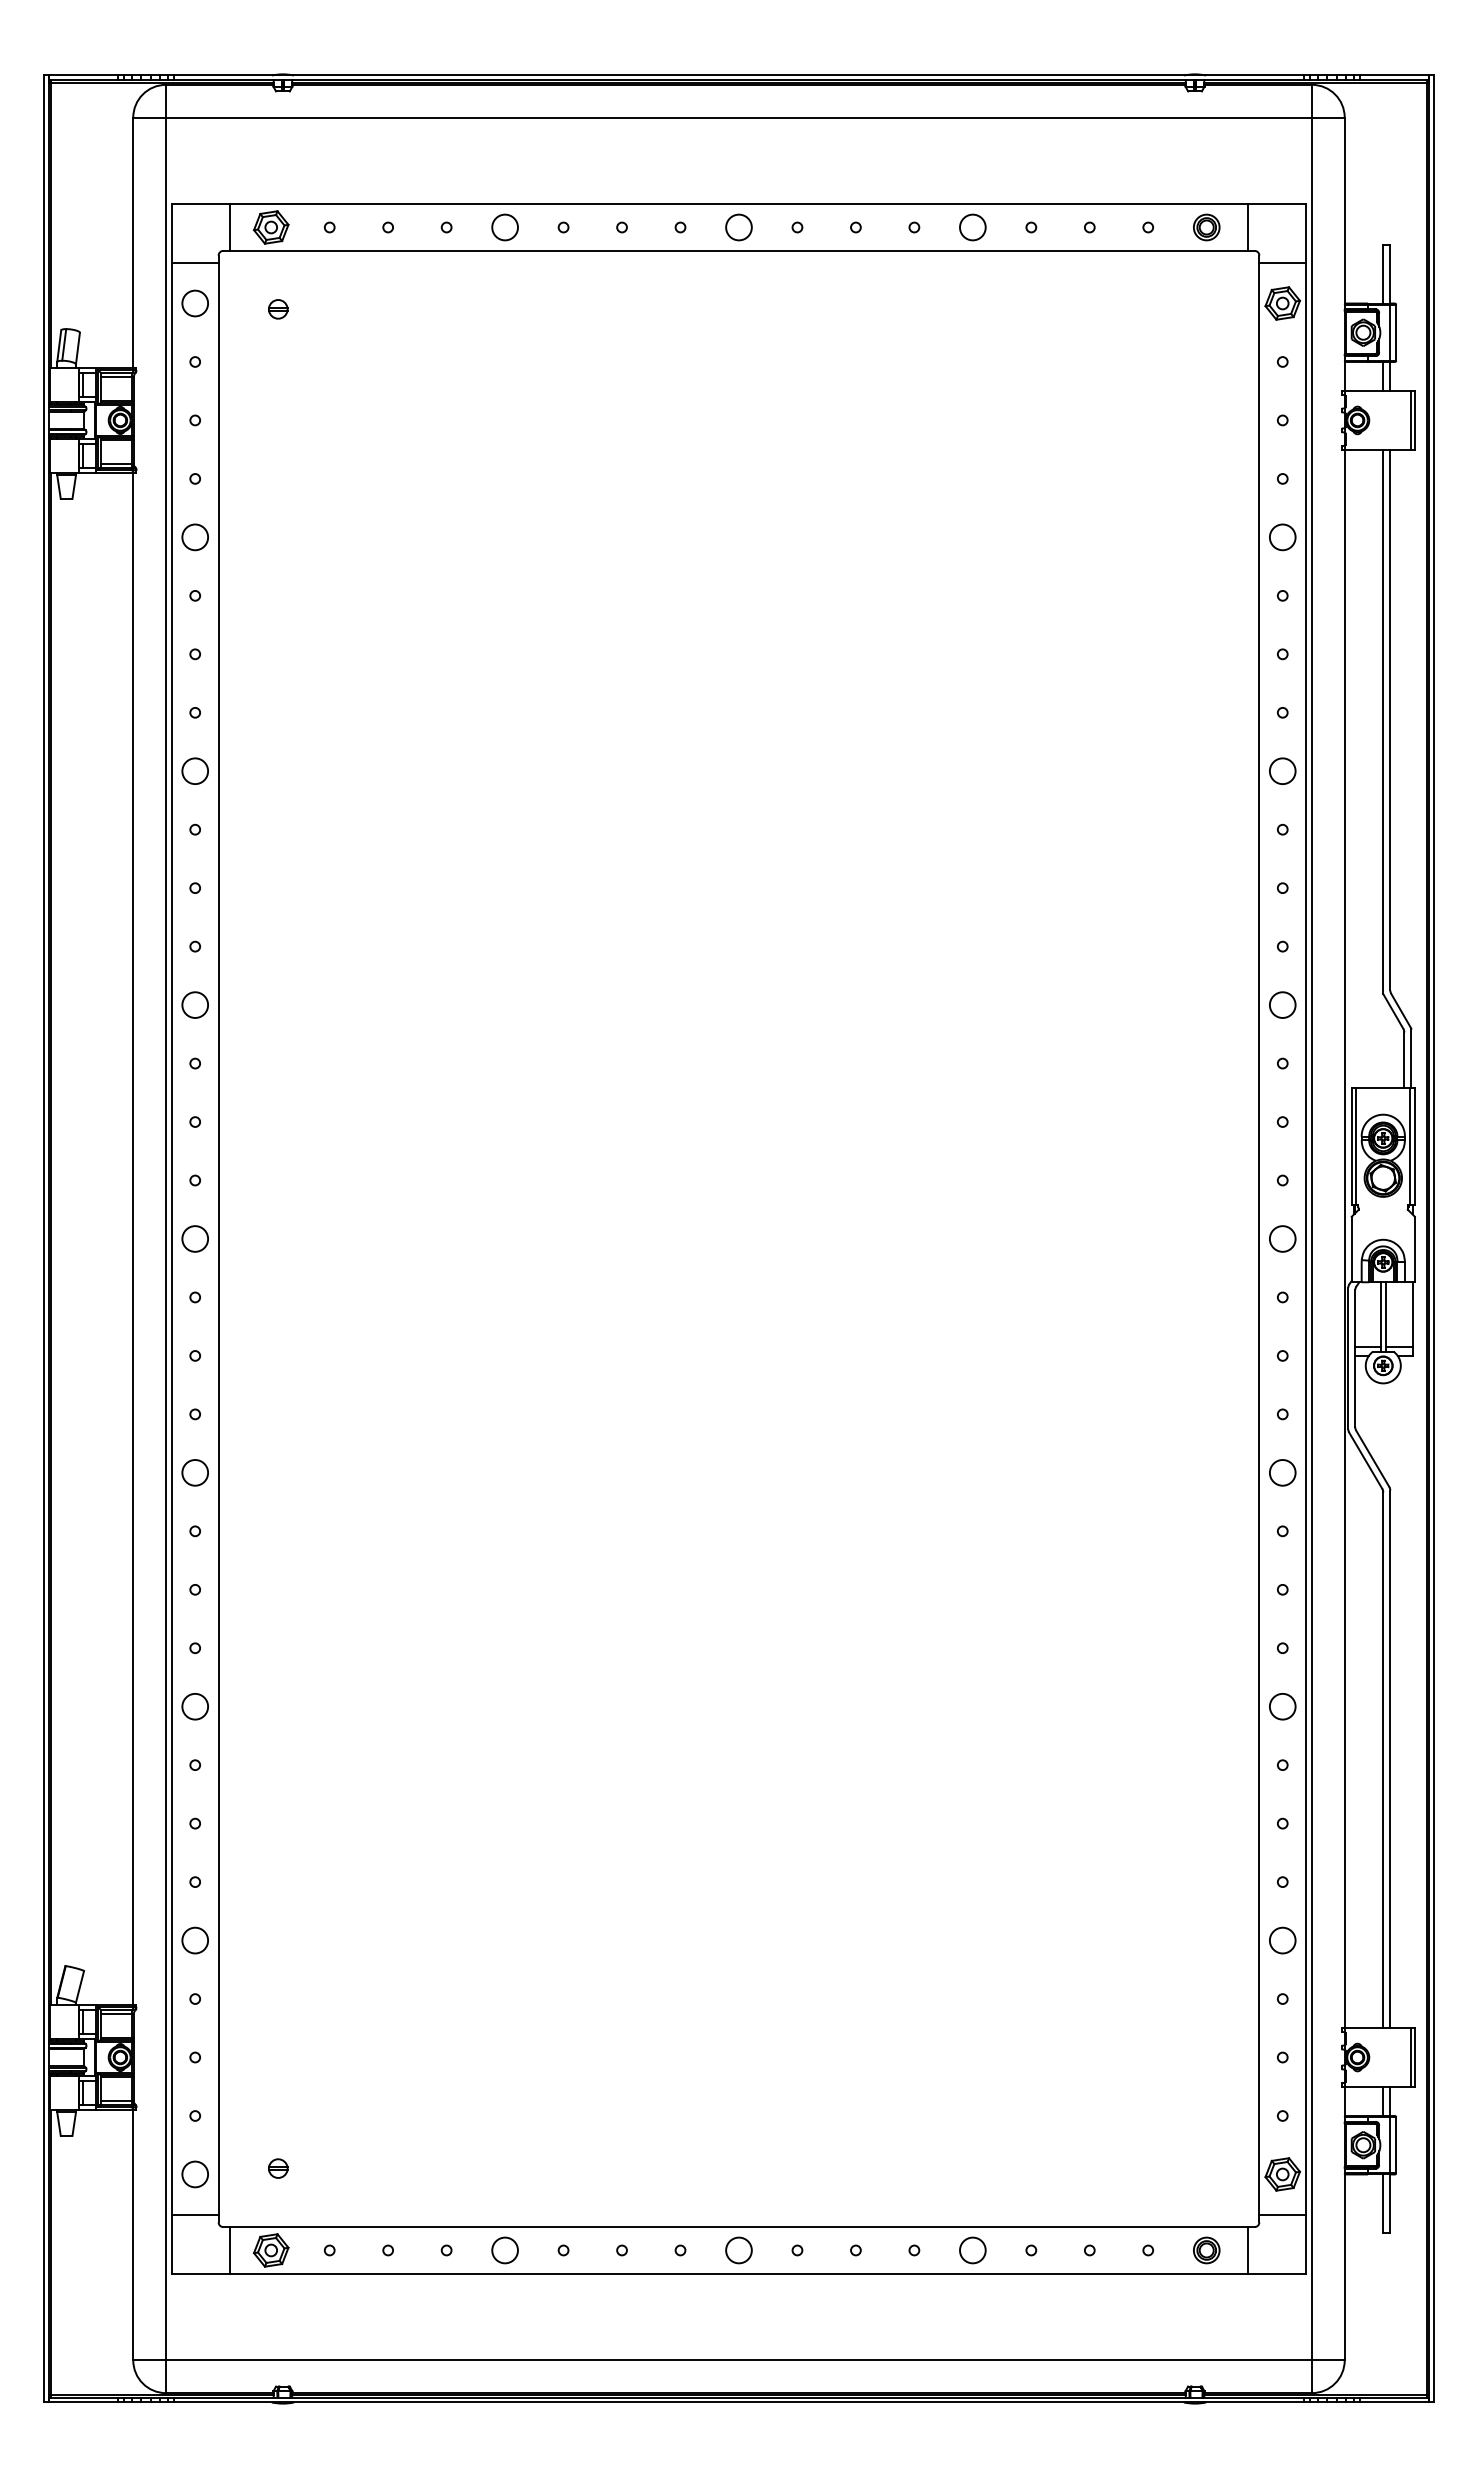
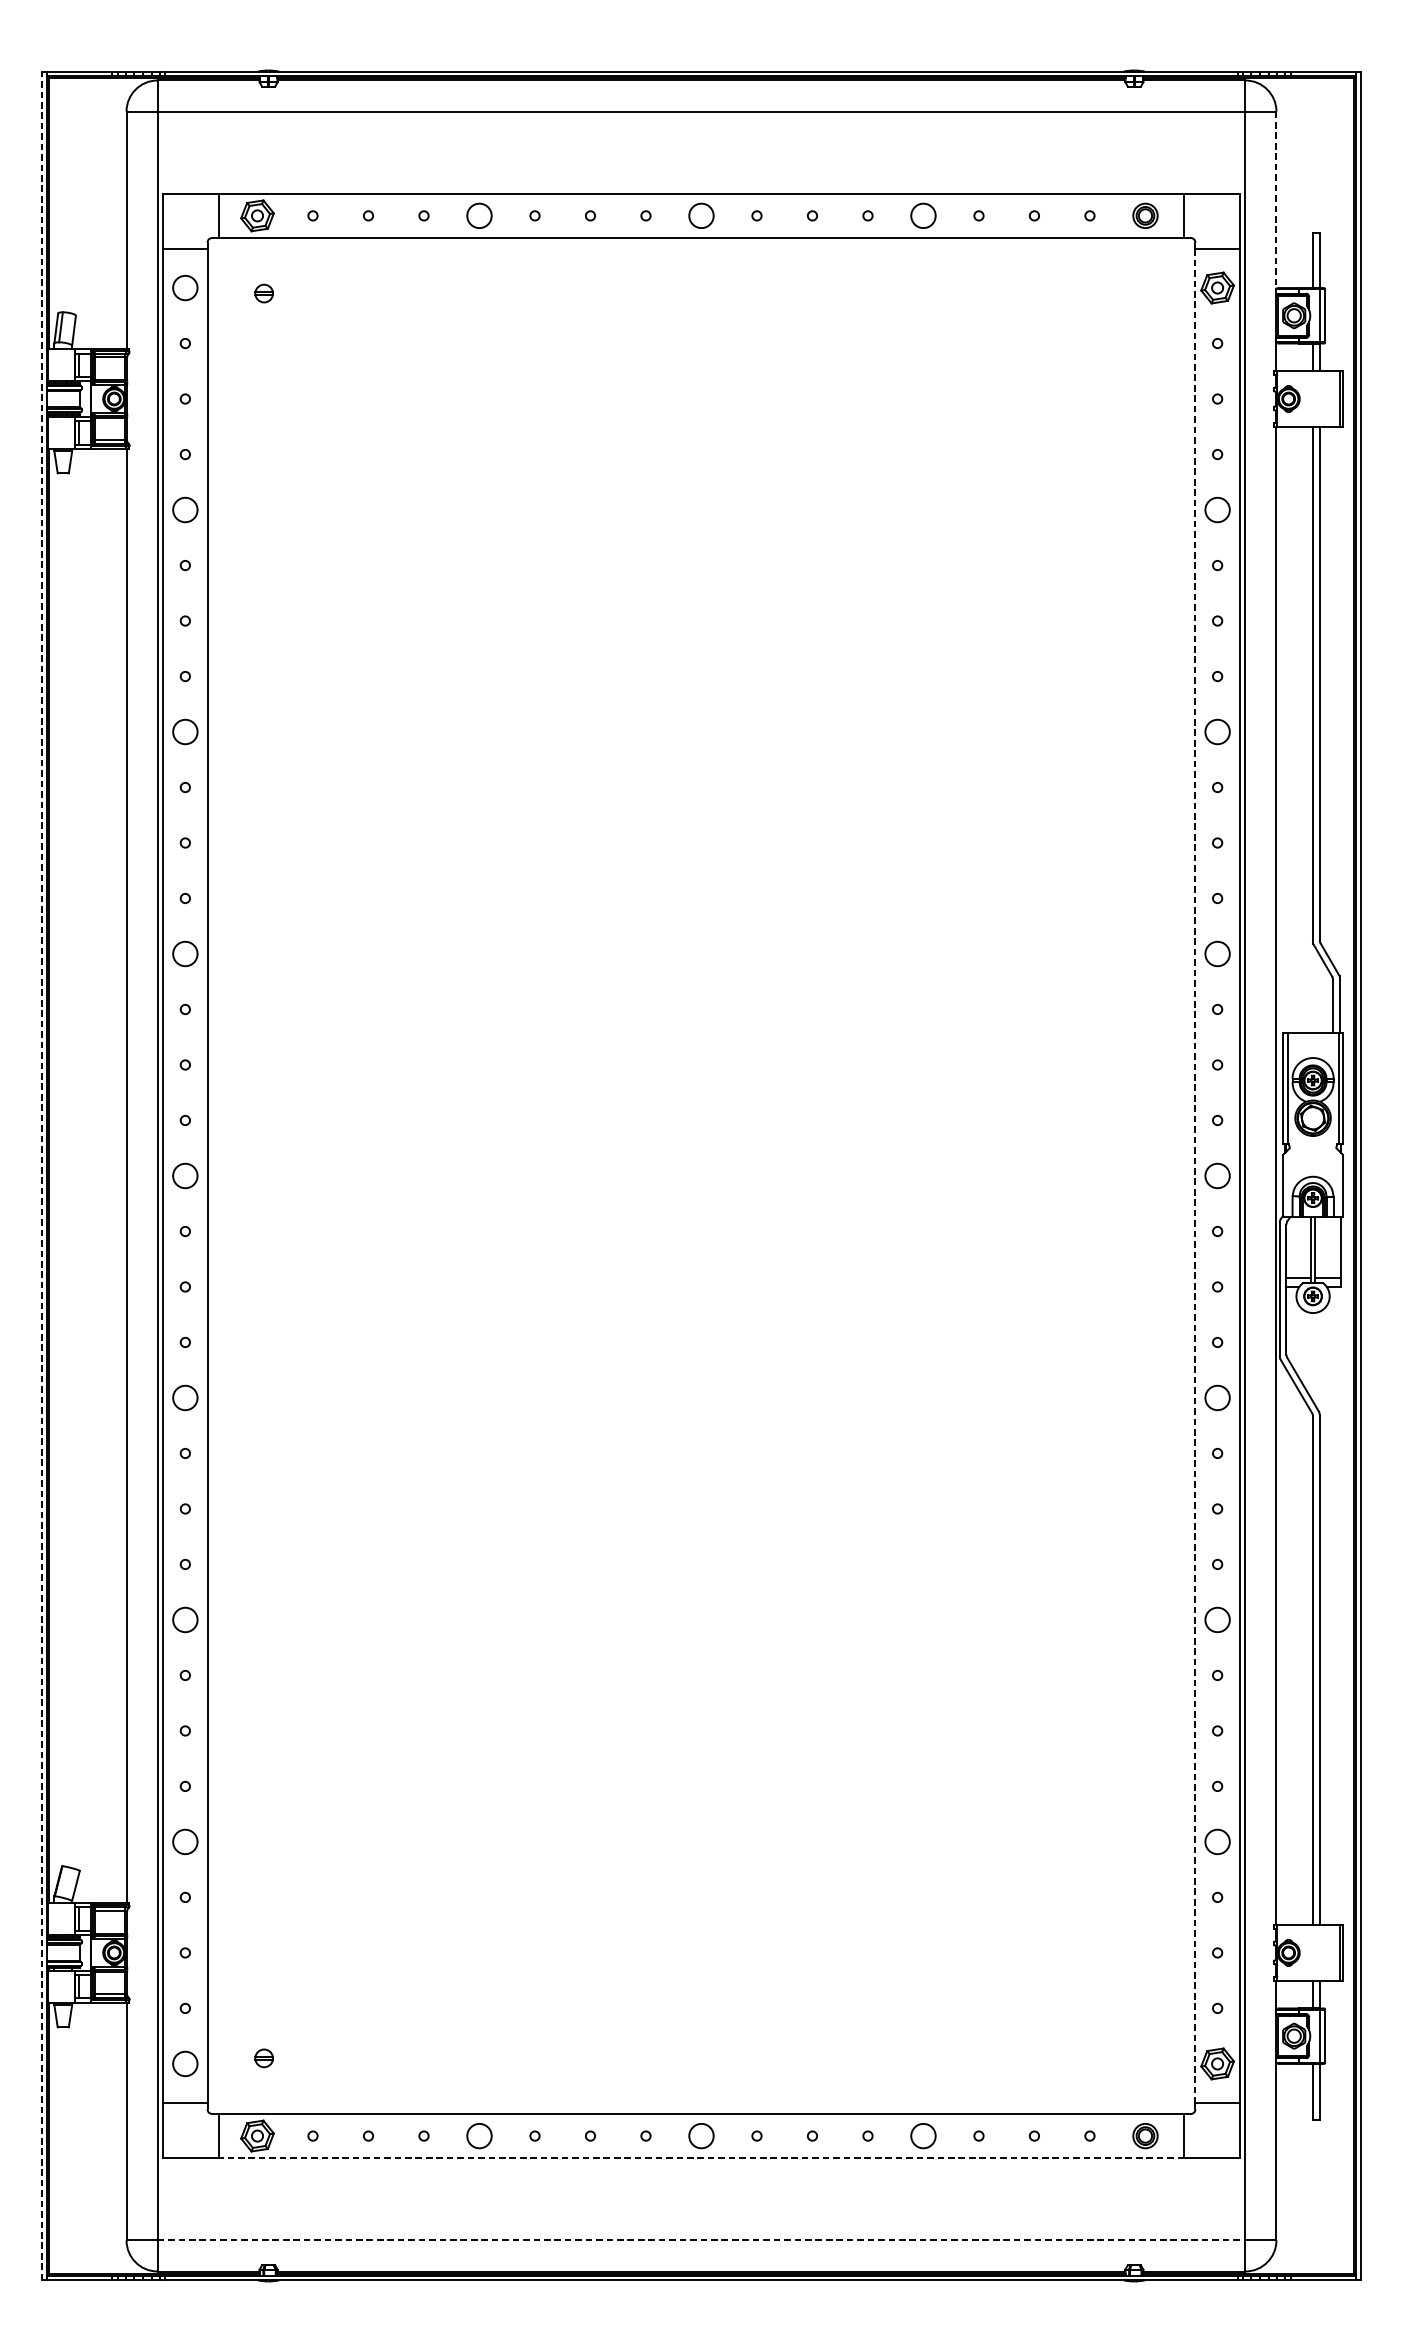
line: (1344, 211) -> (1276, 200), solid -> dashed
line: (44, 1238) -> (42, 1175), solid -> dashed
line: (1259, 1239) -> (1195, 1176), solid -> dashed
line: (738, 2273) -> (701, 2157), solid -> dashed
line: (738, 2360) -> (701, 2240), solid -> dashed

